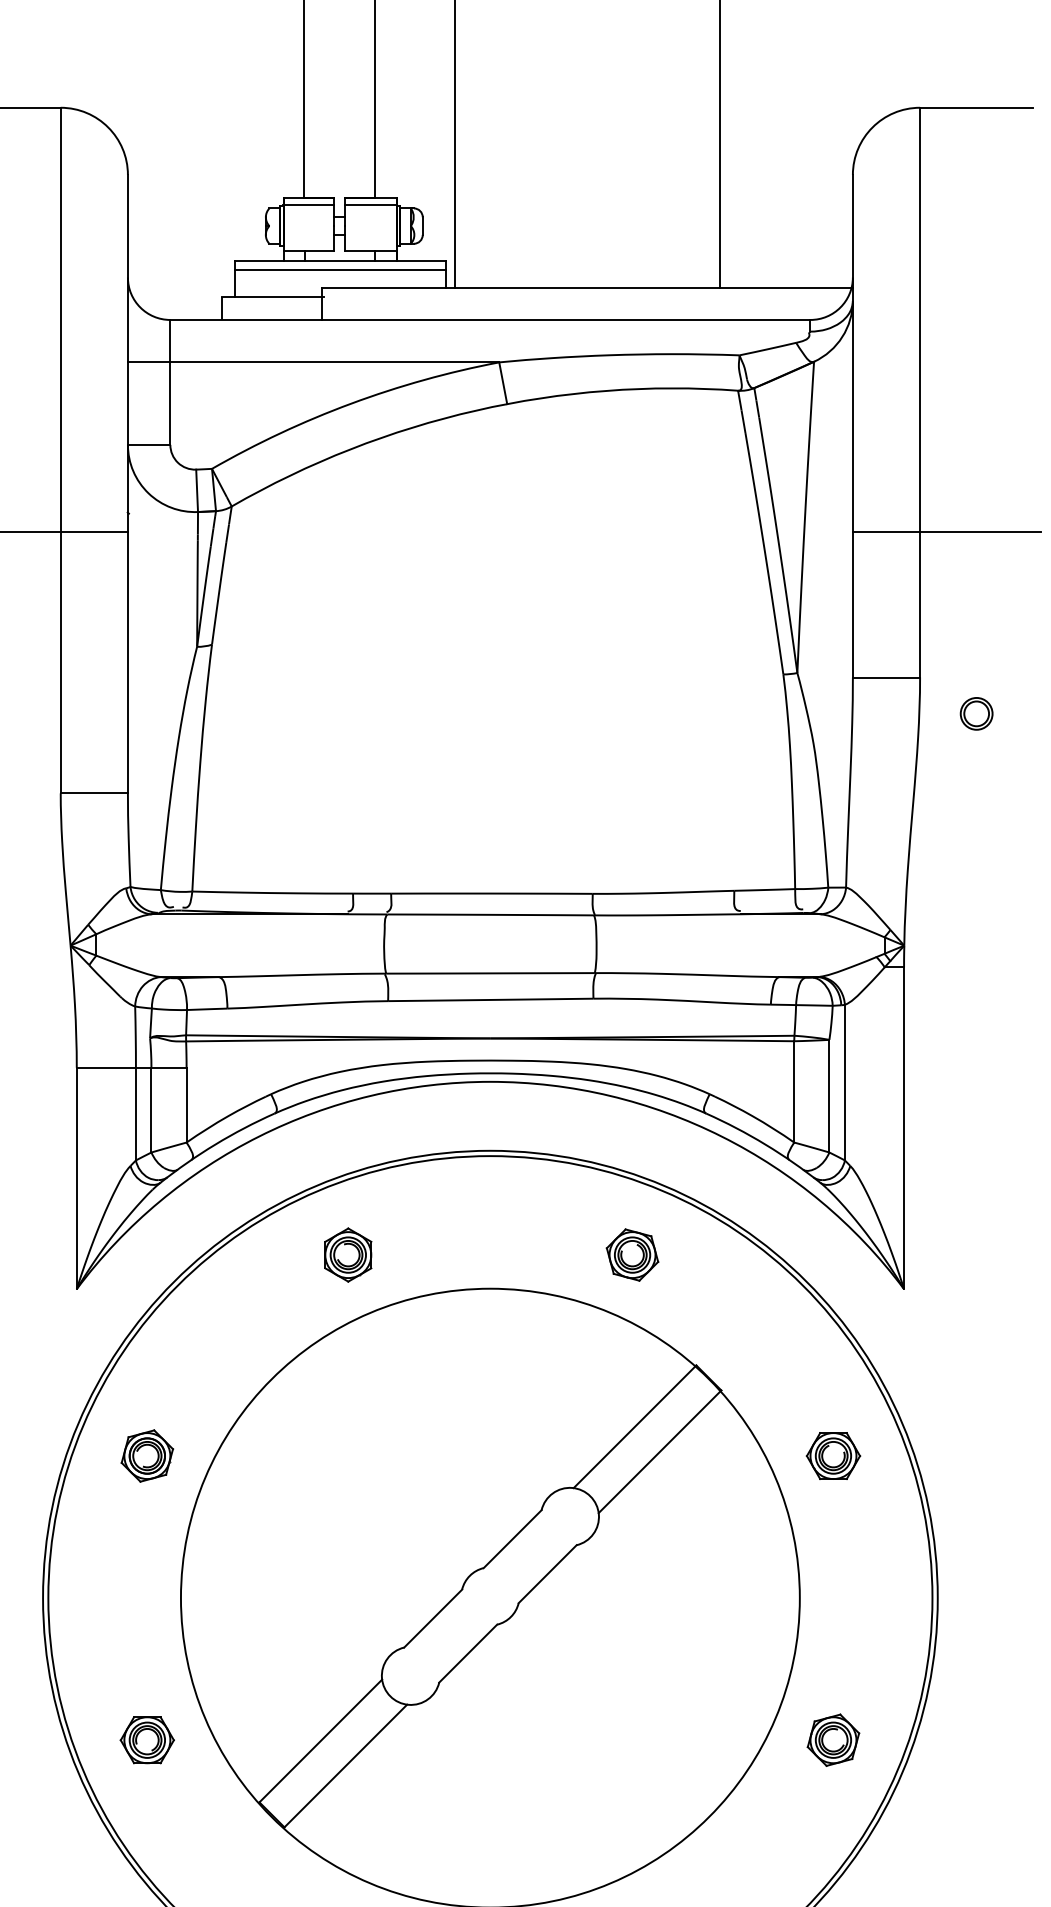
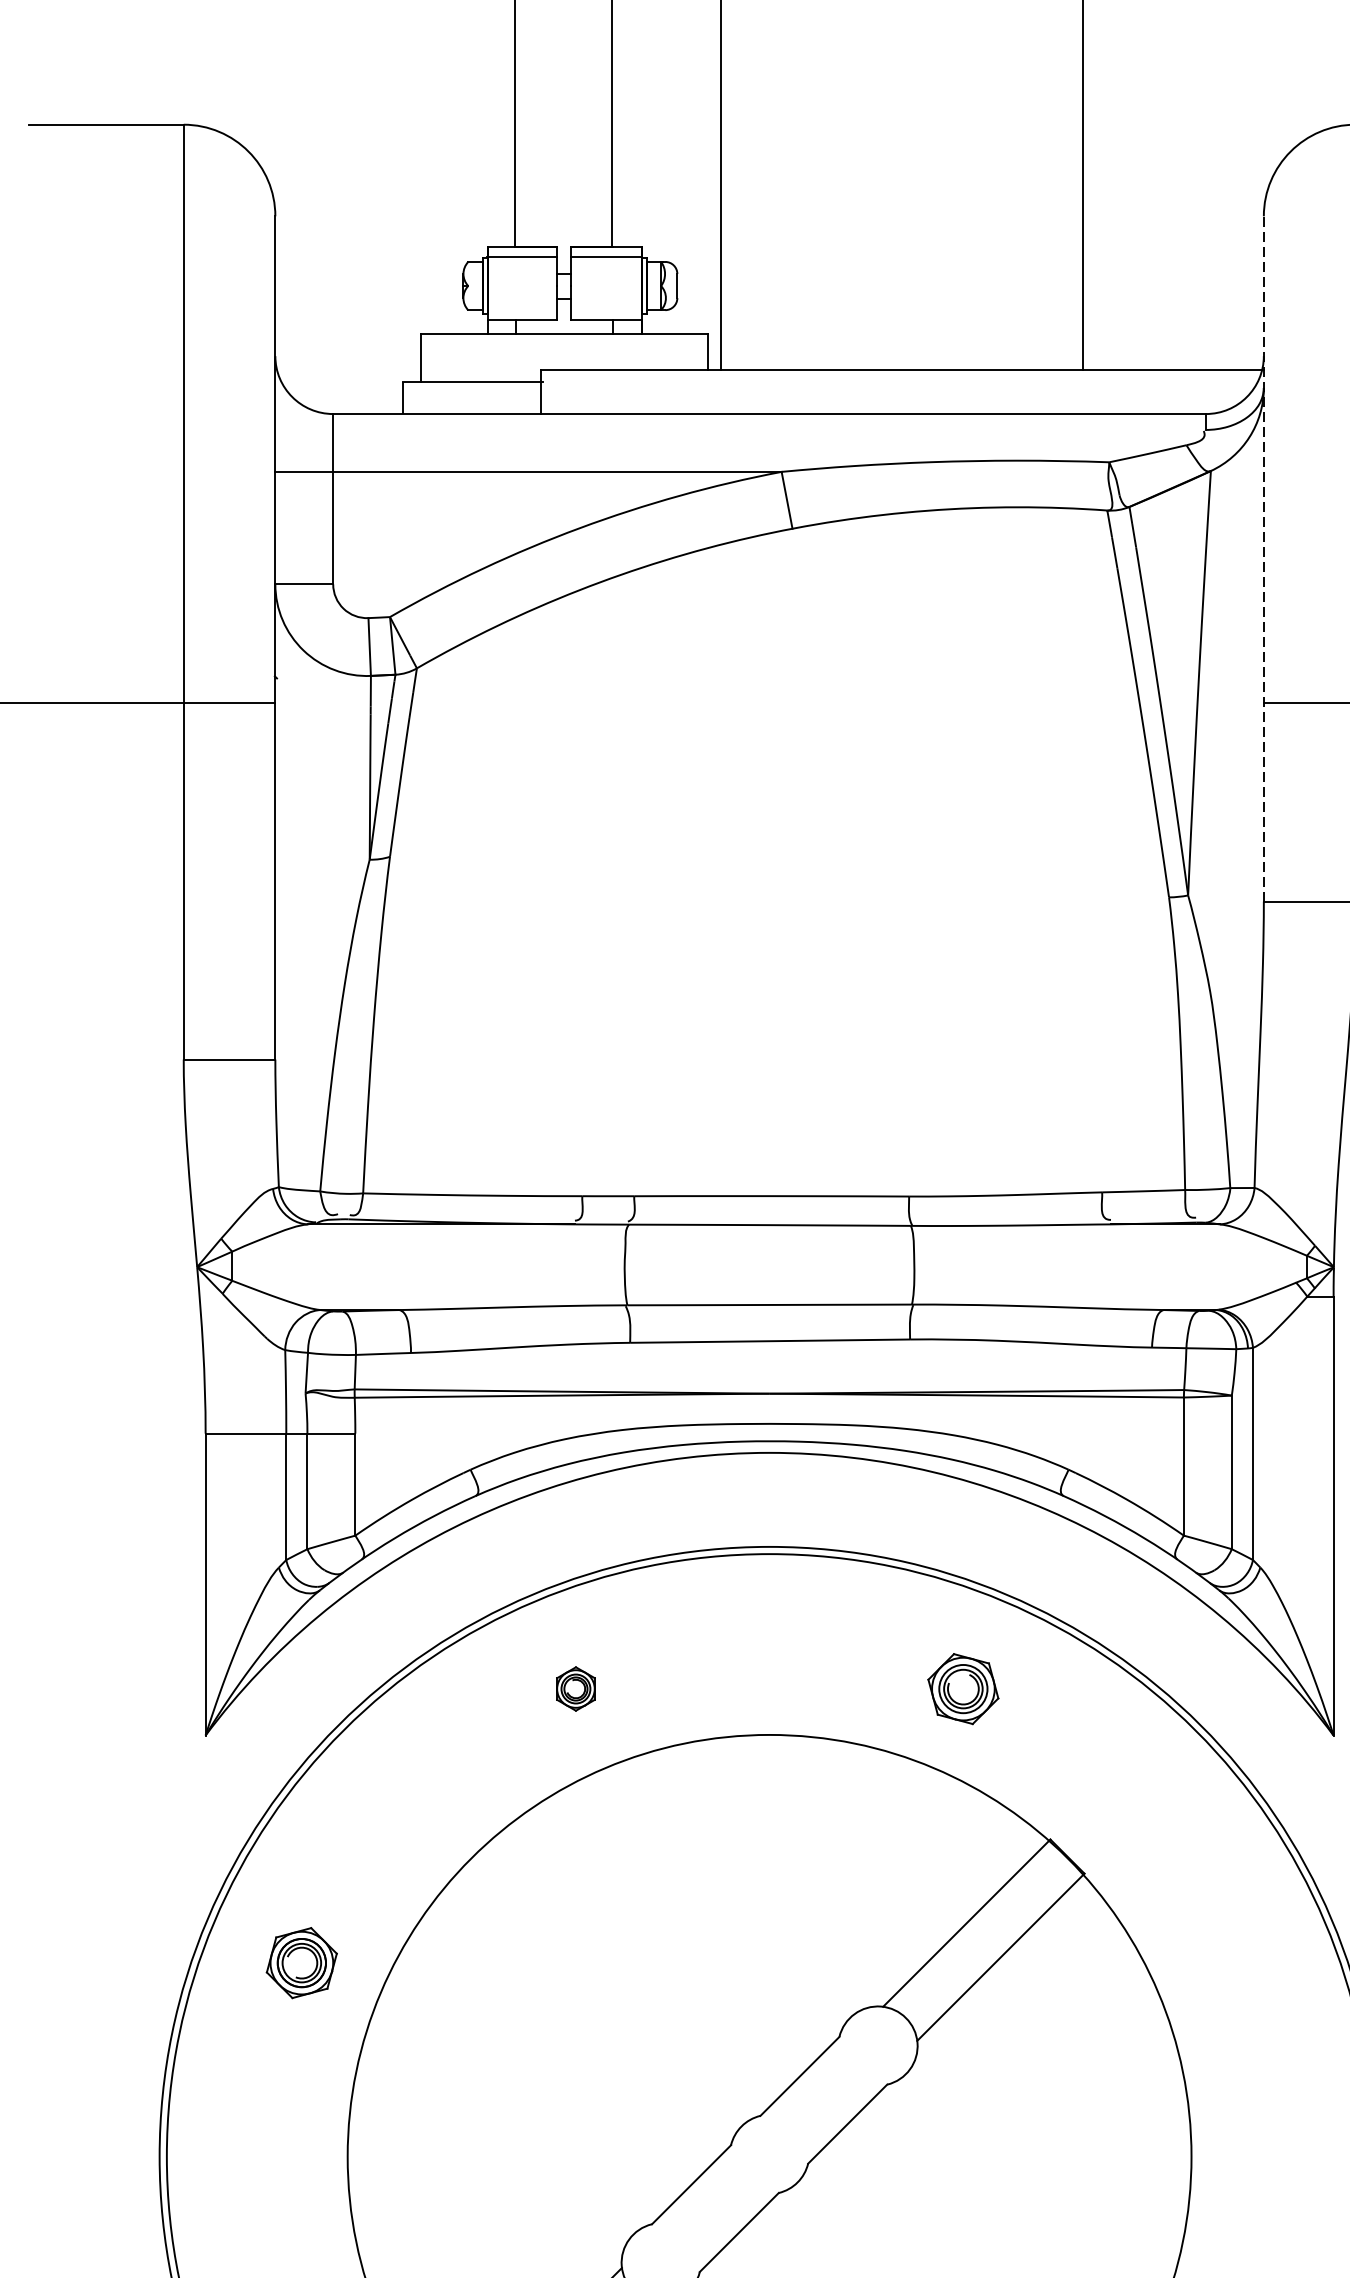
line: (339, 269) -> (563, 345), removed
line: (852, 425) -> (1263, 557), solid -> dashed
part: (348, 1254) -> (576, 1688), size x0.6
part: (833, 1455) -> (1237, 1962), removed

